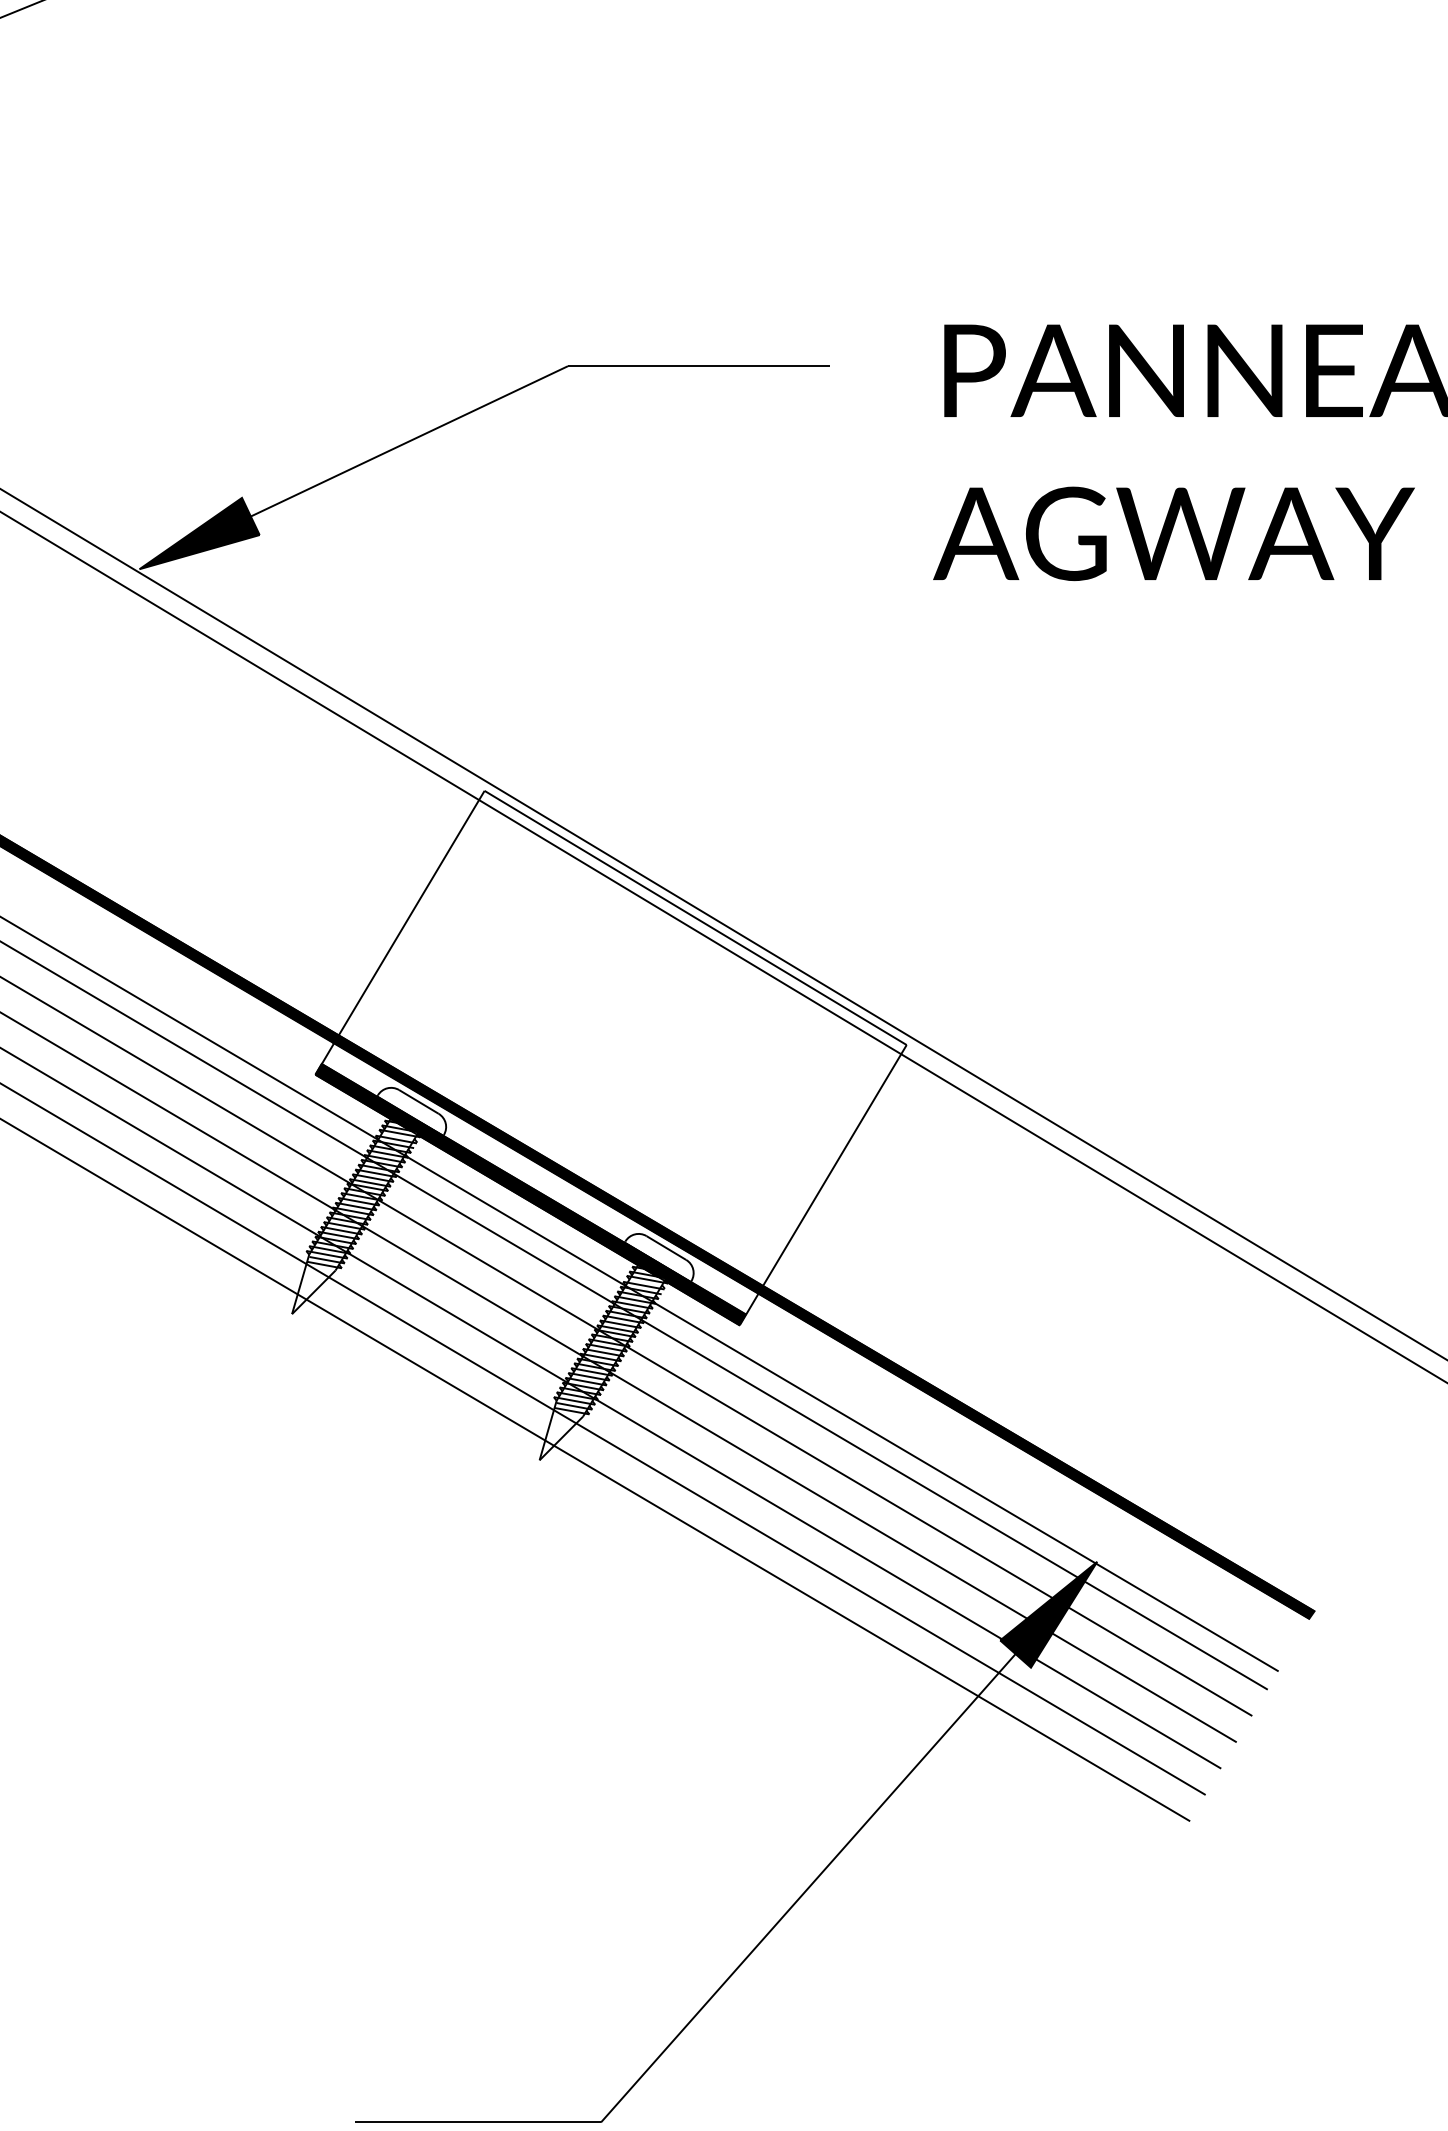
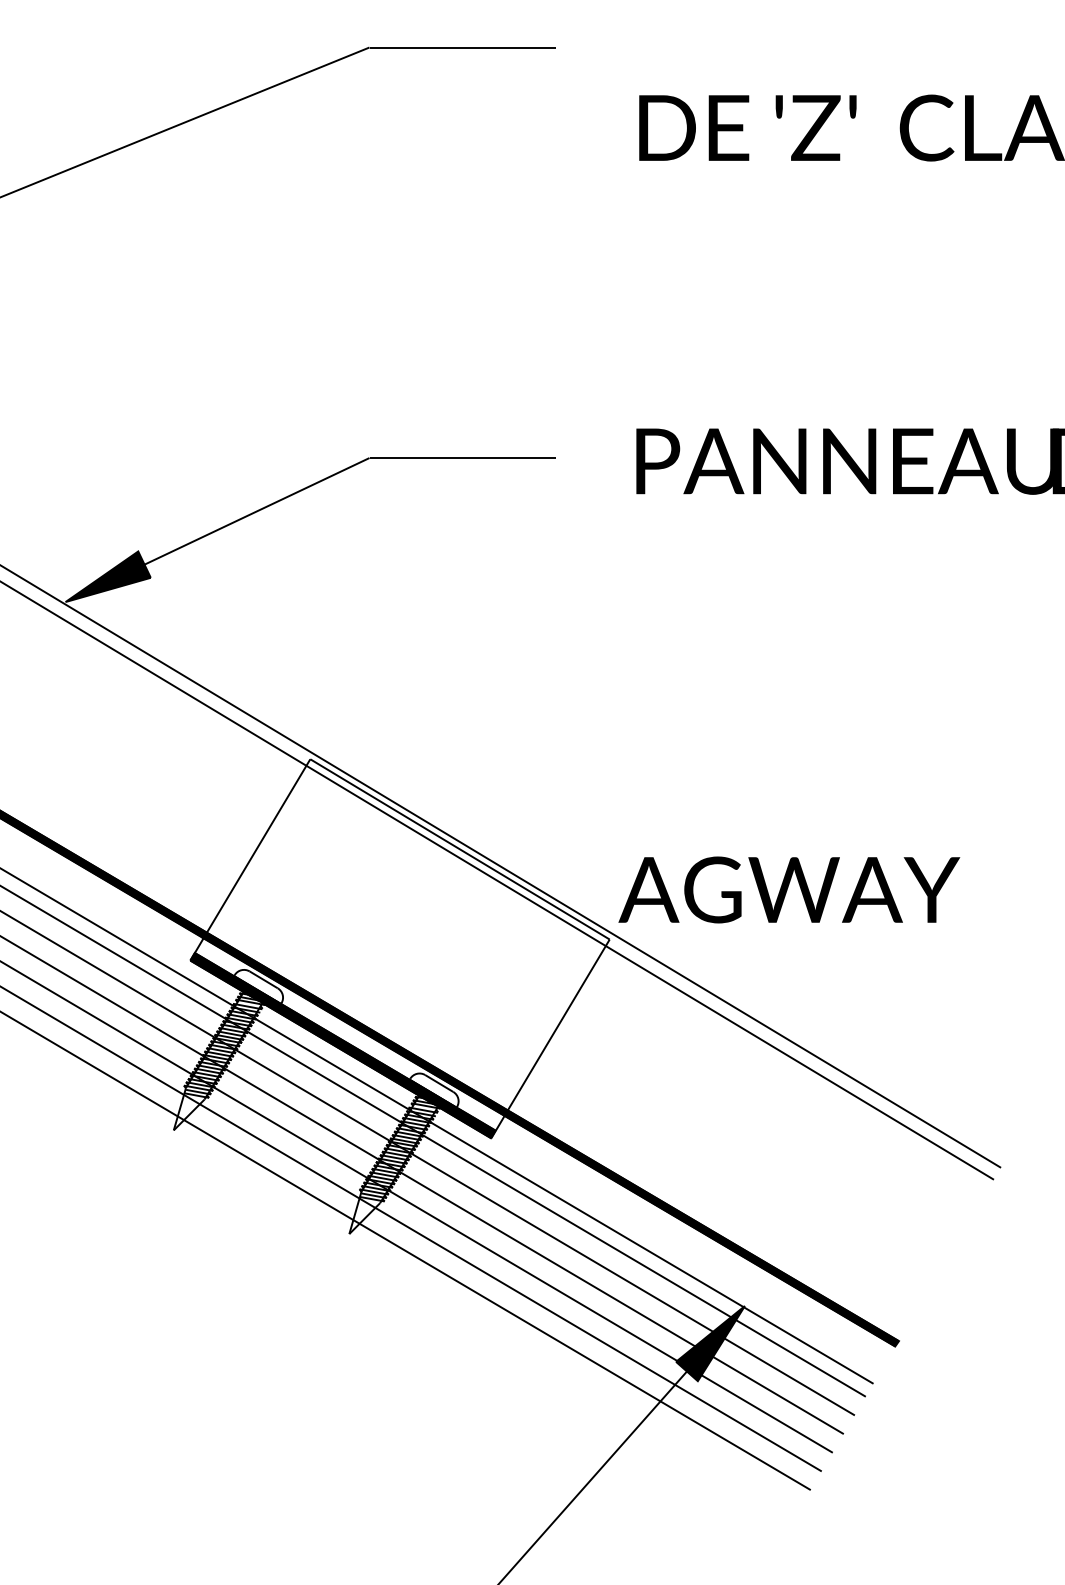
text: (1174, 533) -> (789, 889), moved

